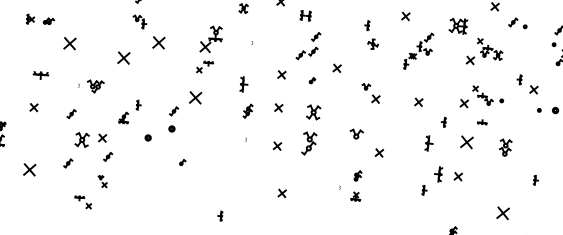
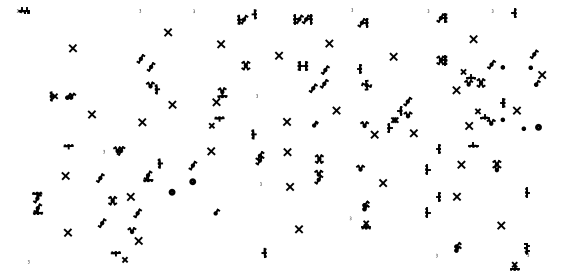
part: (517, 22) -> (495, 64), moved
part: (457, 26) -> (441, 60), size x0.62
part: (211, 39) -> (219, 96), size x0.71
part: (159, 42) -> (172, 104), size x0.62
part: (69, 43) -> (91, 114), size x0.62
part: (307, 46) -> (318, 79), moved
part: (418, 50) -> (399, 114), moved
part: (124, 58) -> (142, 122), size x0.62
part: (40, 75) -> (68, 146), size x0.62
part: (243, 84) -> (253, 134), size x0.62
part: (95, 86) -> (119, 150), size x0.71
part: (481, 97) -> (484, 118), moved
part: (196, 98) -> (211, 151), size x0.62
part: (310, 130) -> (318, 169), size x0.62
part: (356, 133) -> (360, 167), size x0.62
part: (82, 139) -> (112, 200), size x0.62
part: (467, 142) -> (461, 164), size x0.62
part: (429, 143) -> (427, 169), size x0.62
part: (505, 148) -> (496, 166), size x0.71
part: (182, 161) -> (216, 211), moved
part: (29, 169) -> (67, 232), size x0.62
part: (438, 174) -> (438, 196), size x0.62
part: (101, 181) -> (134, 236), size x1.67
part: (503, 213) -> (501, 225), size x0.62
part: (219, 215) -> (263, 252), moved

